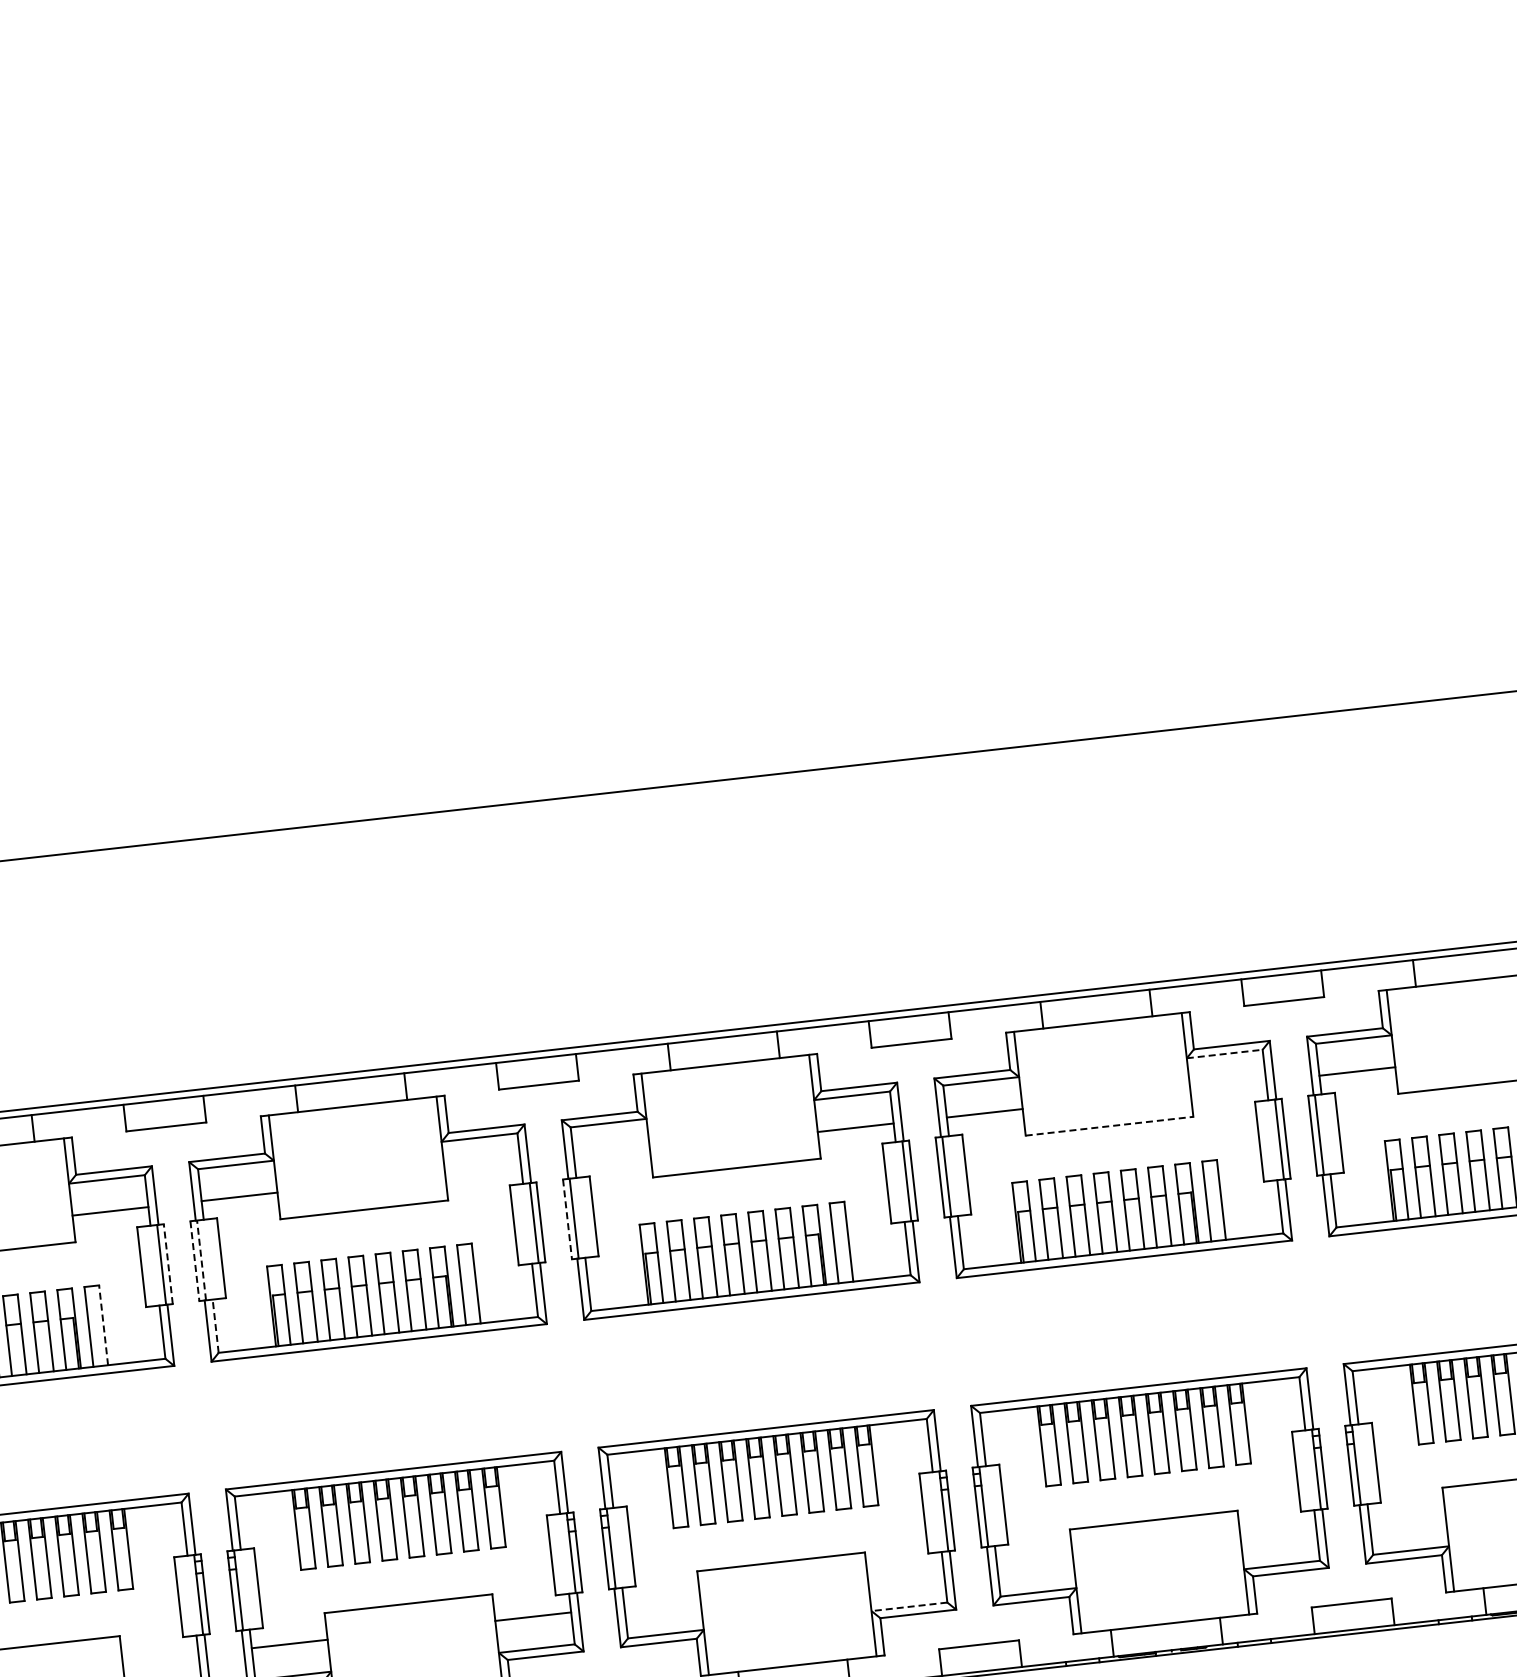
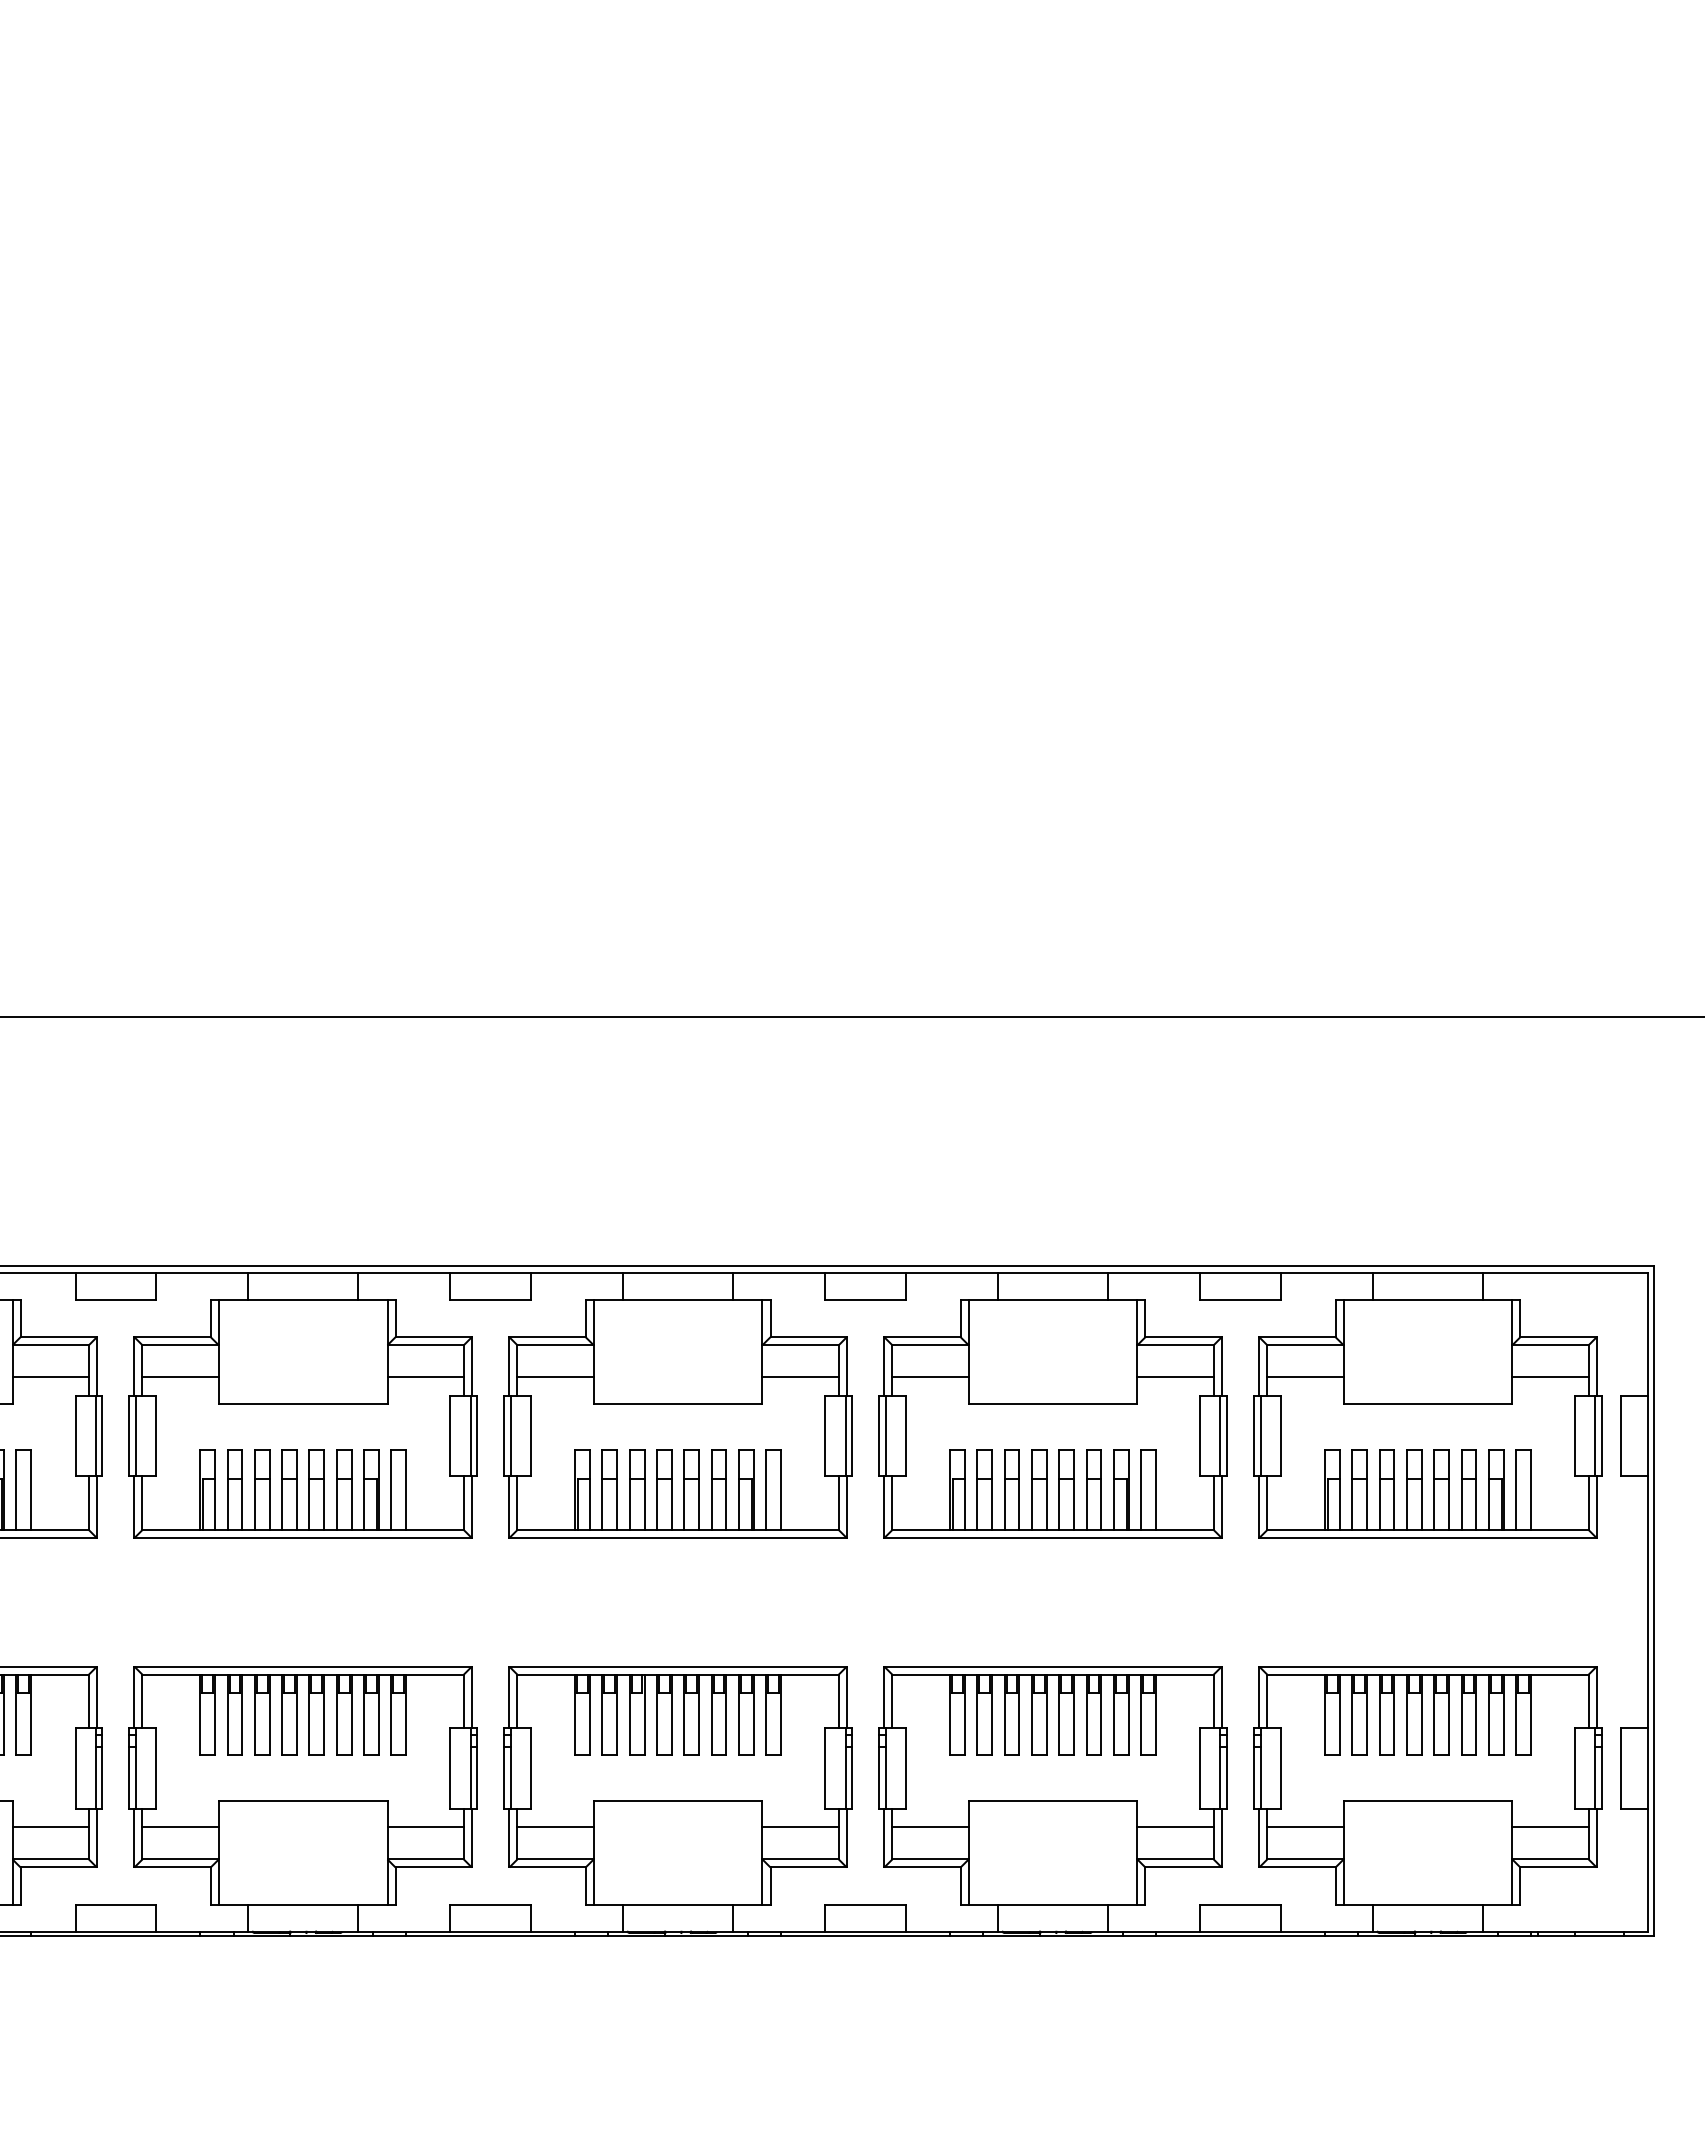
line: (1225, 1054) -> (1176, 1345), dashed -> solid
line: (1228, 1086) -> (1175, 1377), added
line: (1110, 1126) -> (1053, 1404), dashed -> solid
line: (612, 1155) -> (555, 1377), added
line: (482, 1169) -> (425, 1377), added
line: (568, 1219) -> (504, 1436), dashed -> solid
line: (201, 1259) -> (135, 1435), dashed -> solid
line: (195, 1261) -> (129, 1436), dashed -> solid
line: (168, 1263) -> (102, 1435), dashed -> solid
line: (103, 1324) -> (31, 1489), dashed -> solid
line: (215, 1326) -> (142, 1503), dashed -> solid
line: (1407, 1518) -> (1305, 1827), added
line: (1278, 1533) -> (1175, 1827), added
line: (1034, 1560) -> (930, 1827), added
line: (905, 1575) -> (800, 1827), added
line: (662, 1602) -> (555, 1827), added
line: (909, 1606) -> (800, 1859), dashed -> solid
line: (160, 1658) -> (50, 1827), added

